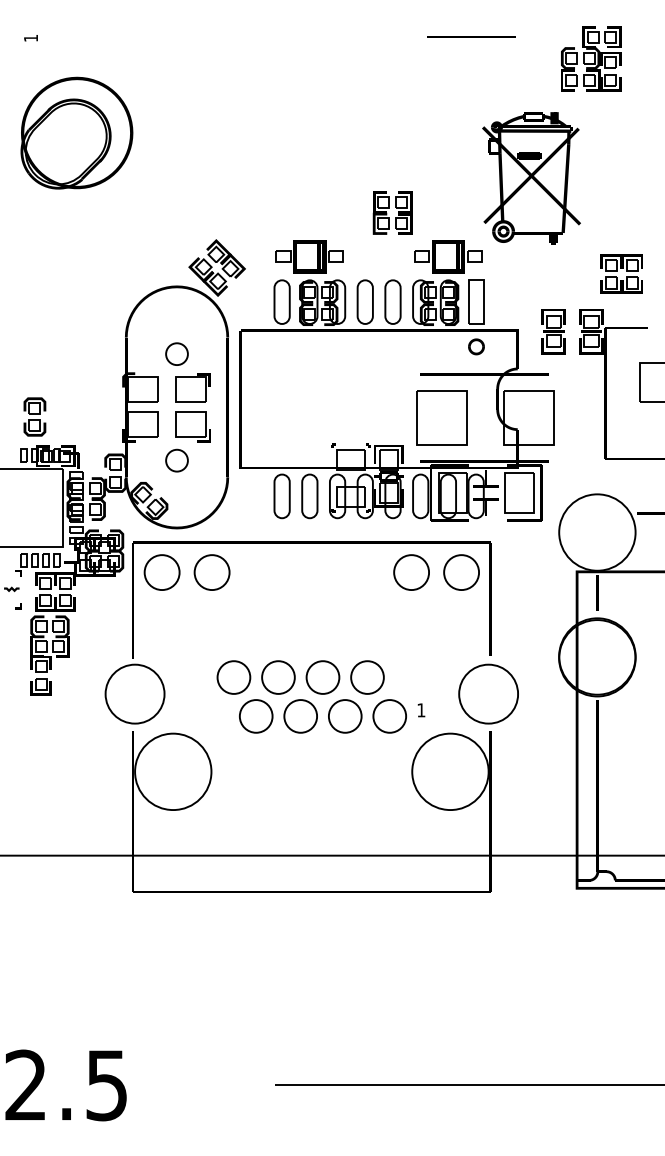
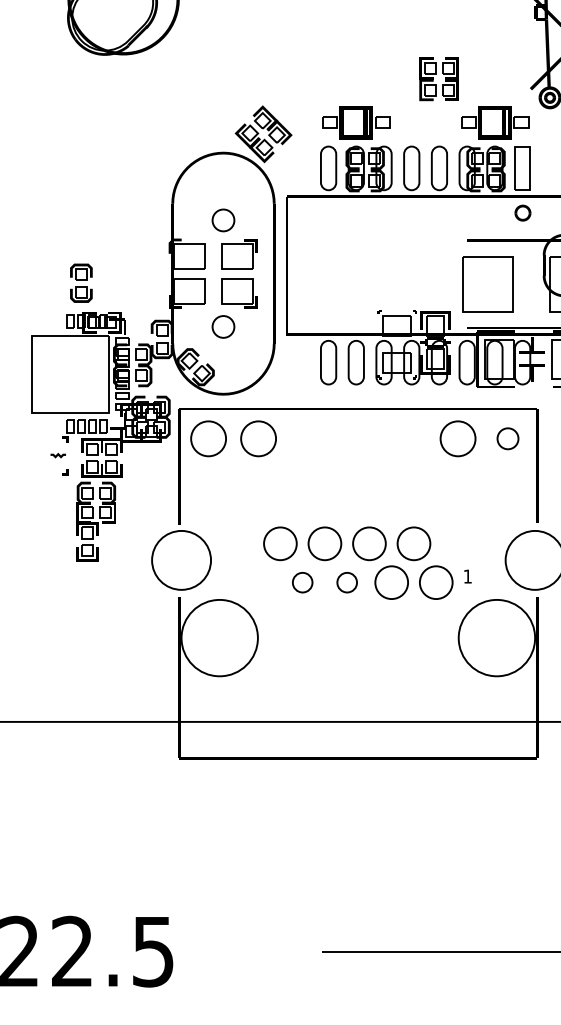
circle: (461, 572) -> (507, 438), size x0.6
circle: (255, 716) -> (301, 582), size x0.6
circle: (300, 716) -> (346, 582), size x0.6

